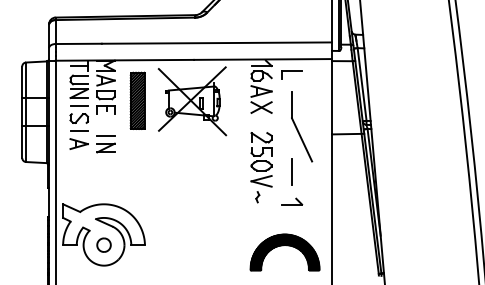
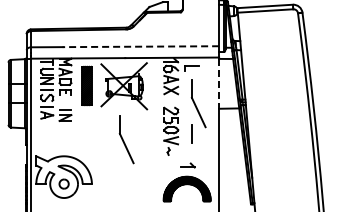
line: (216, 42) -> (140, 46), solid -> dashed
line: (332, 97) -> (219, 83), solid -> dashed
part: (195, 179) -> (126, 139), added
part: (291, 201) -> (187, 165), moved

